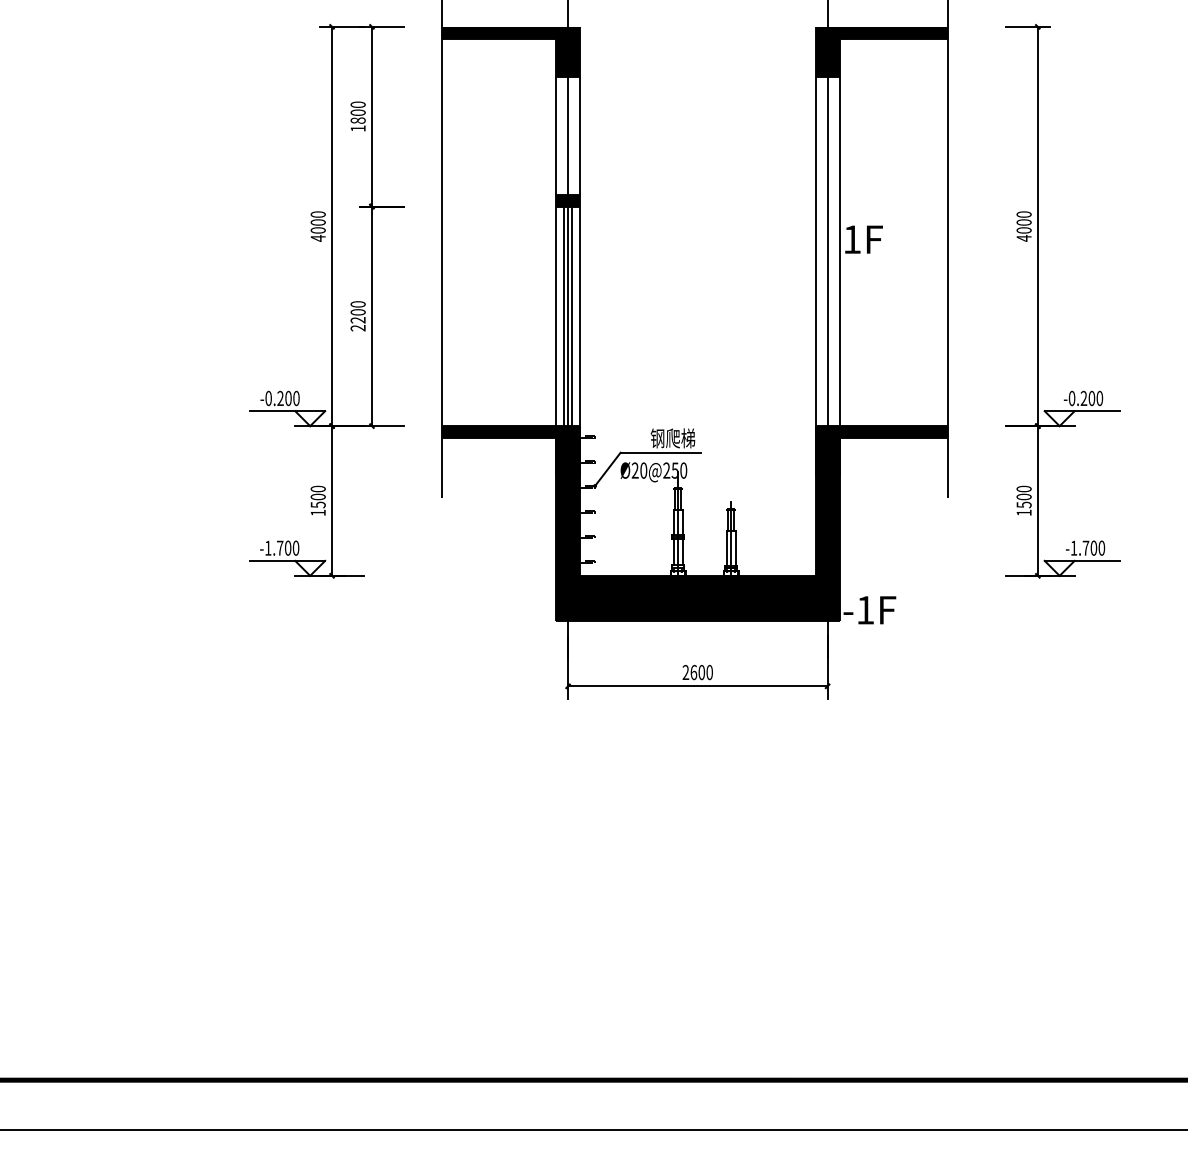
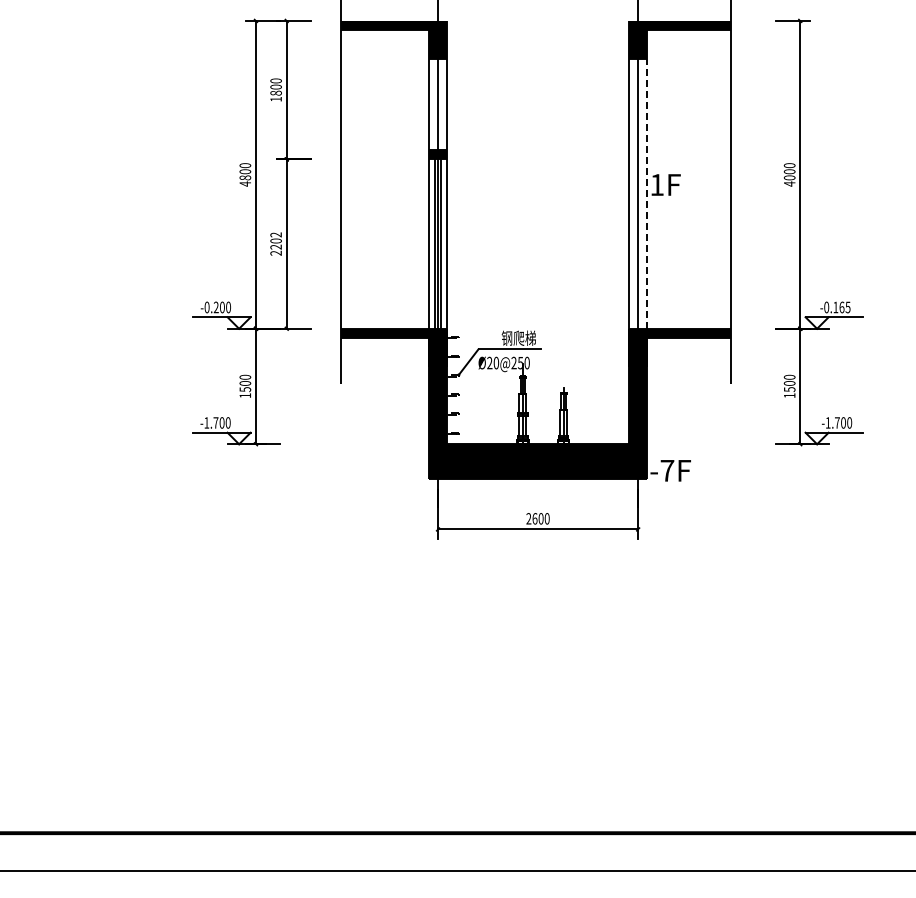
text: (318, 229) -> (245, 177), 4000 -> 4800
line: (839, 251) -> (647, 194), solid -> dashed
text: (357, 303) -> (275, 234), 2200 -> 2202
text: (1091, 398) -> (841, 307), -0.200 -> -0.165
text: (865, 609) -> (667, 470), -1F -> -7F

